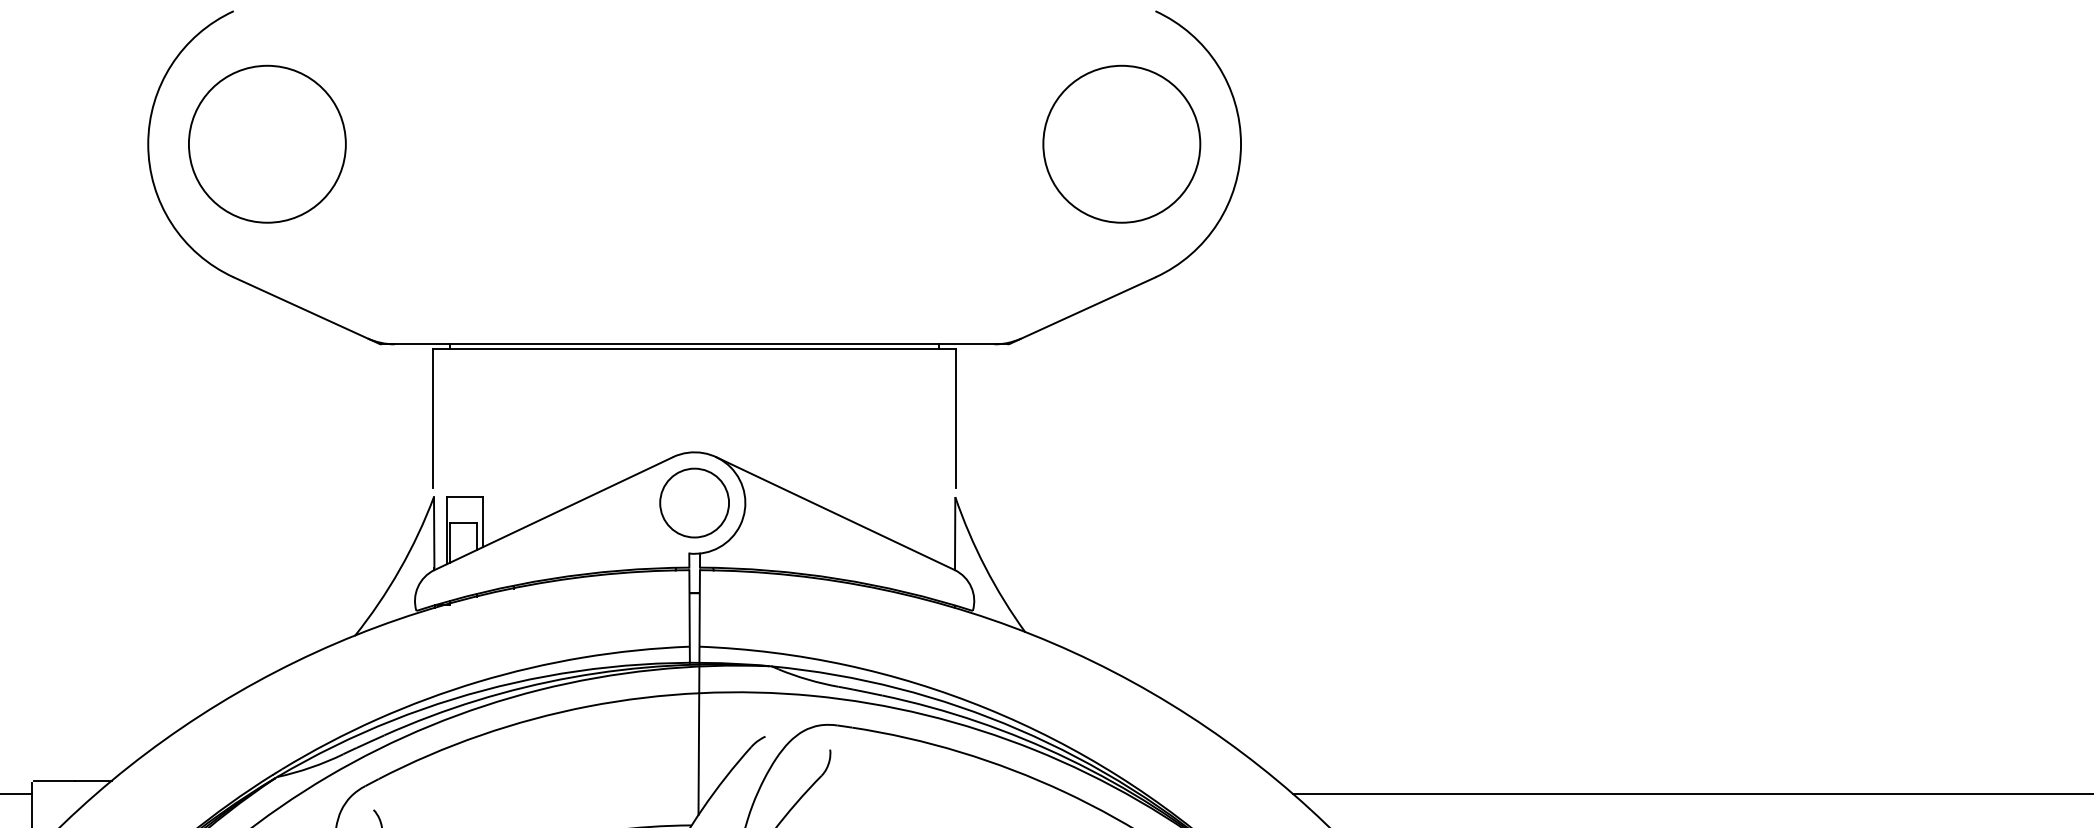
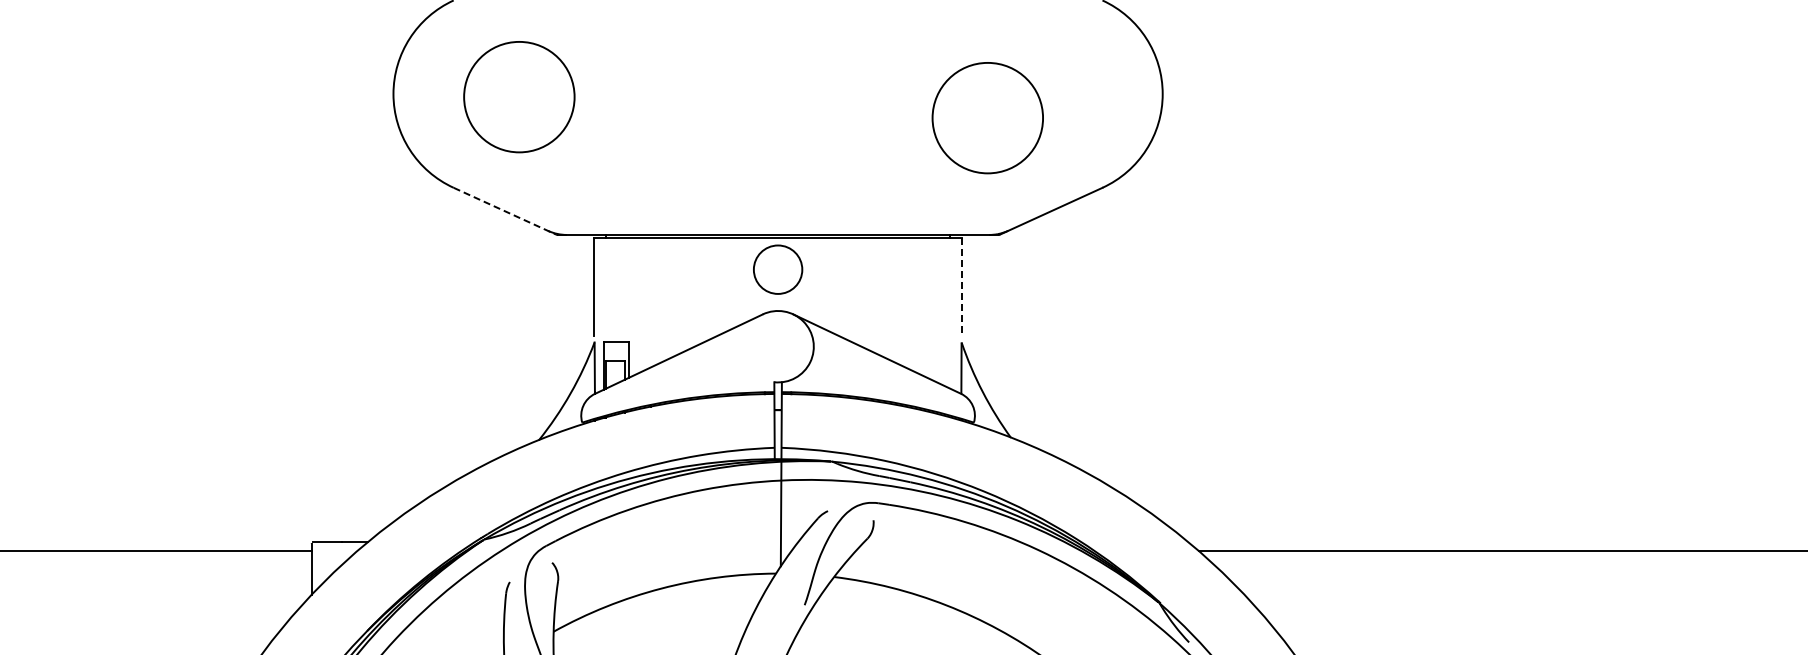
circle: (267, 144) -> (519, 97), moved
circle: (1121, 144) -> (987, 118), moved
line: (307, 310) -> (505, 211), solid -> dashed
line: (956, 418) -> (962, 287), solid -> dashed
circle: (695, 502) -> (778, 269), moved

